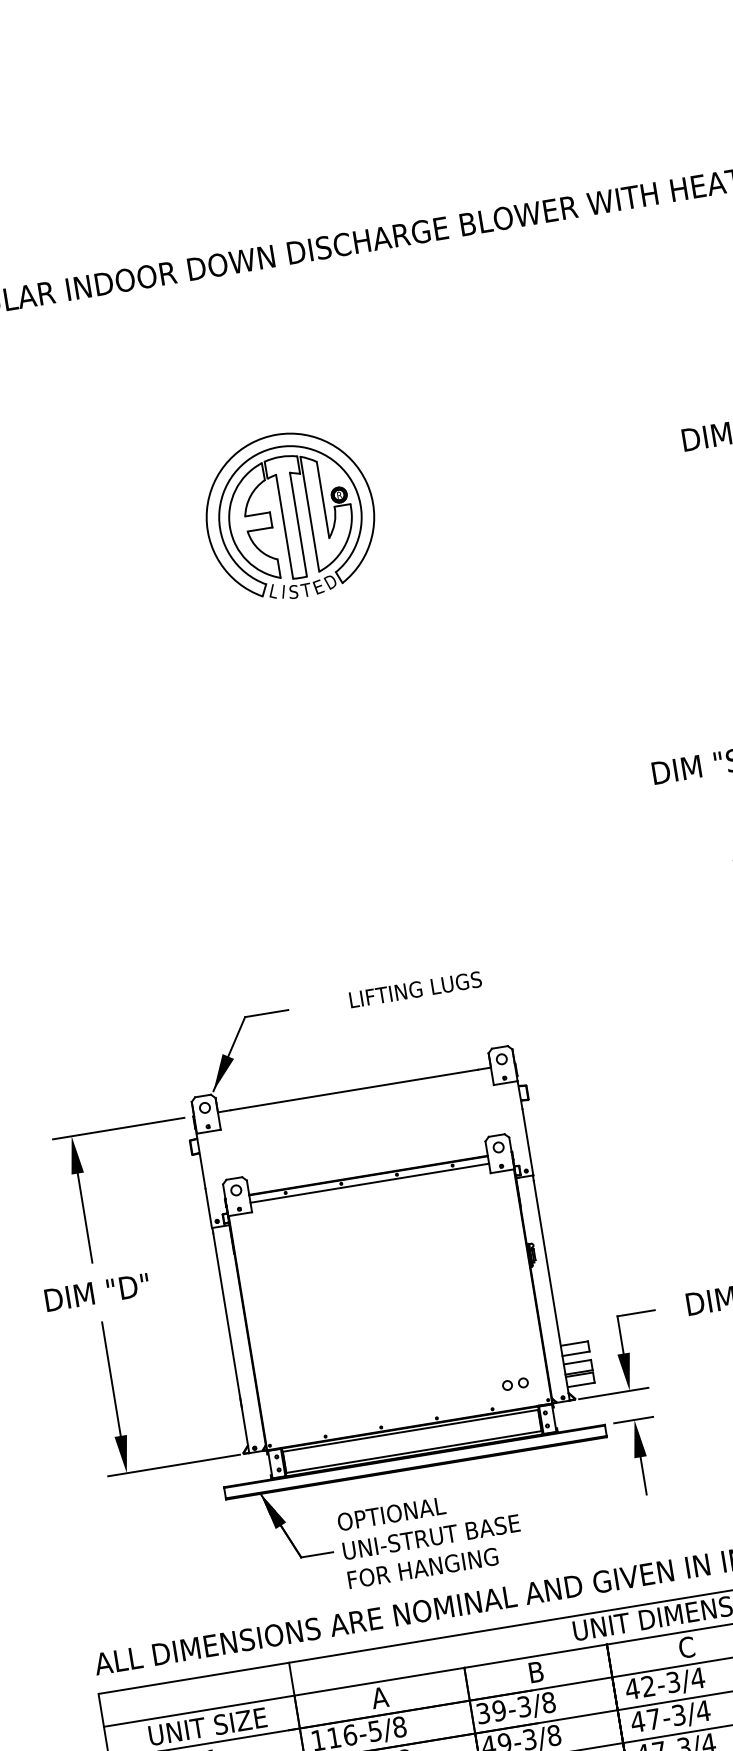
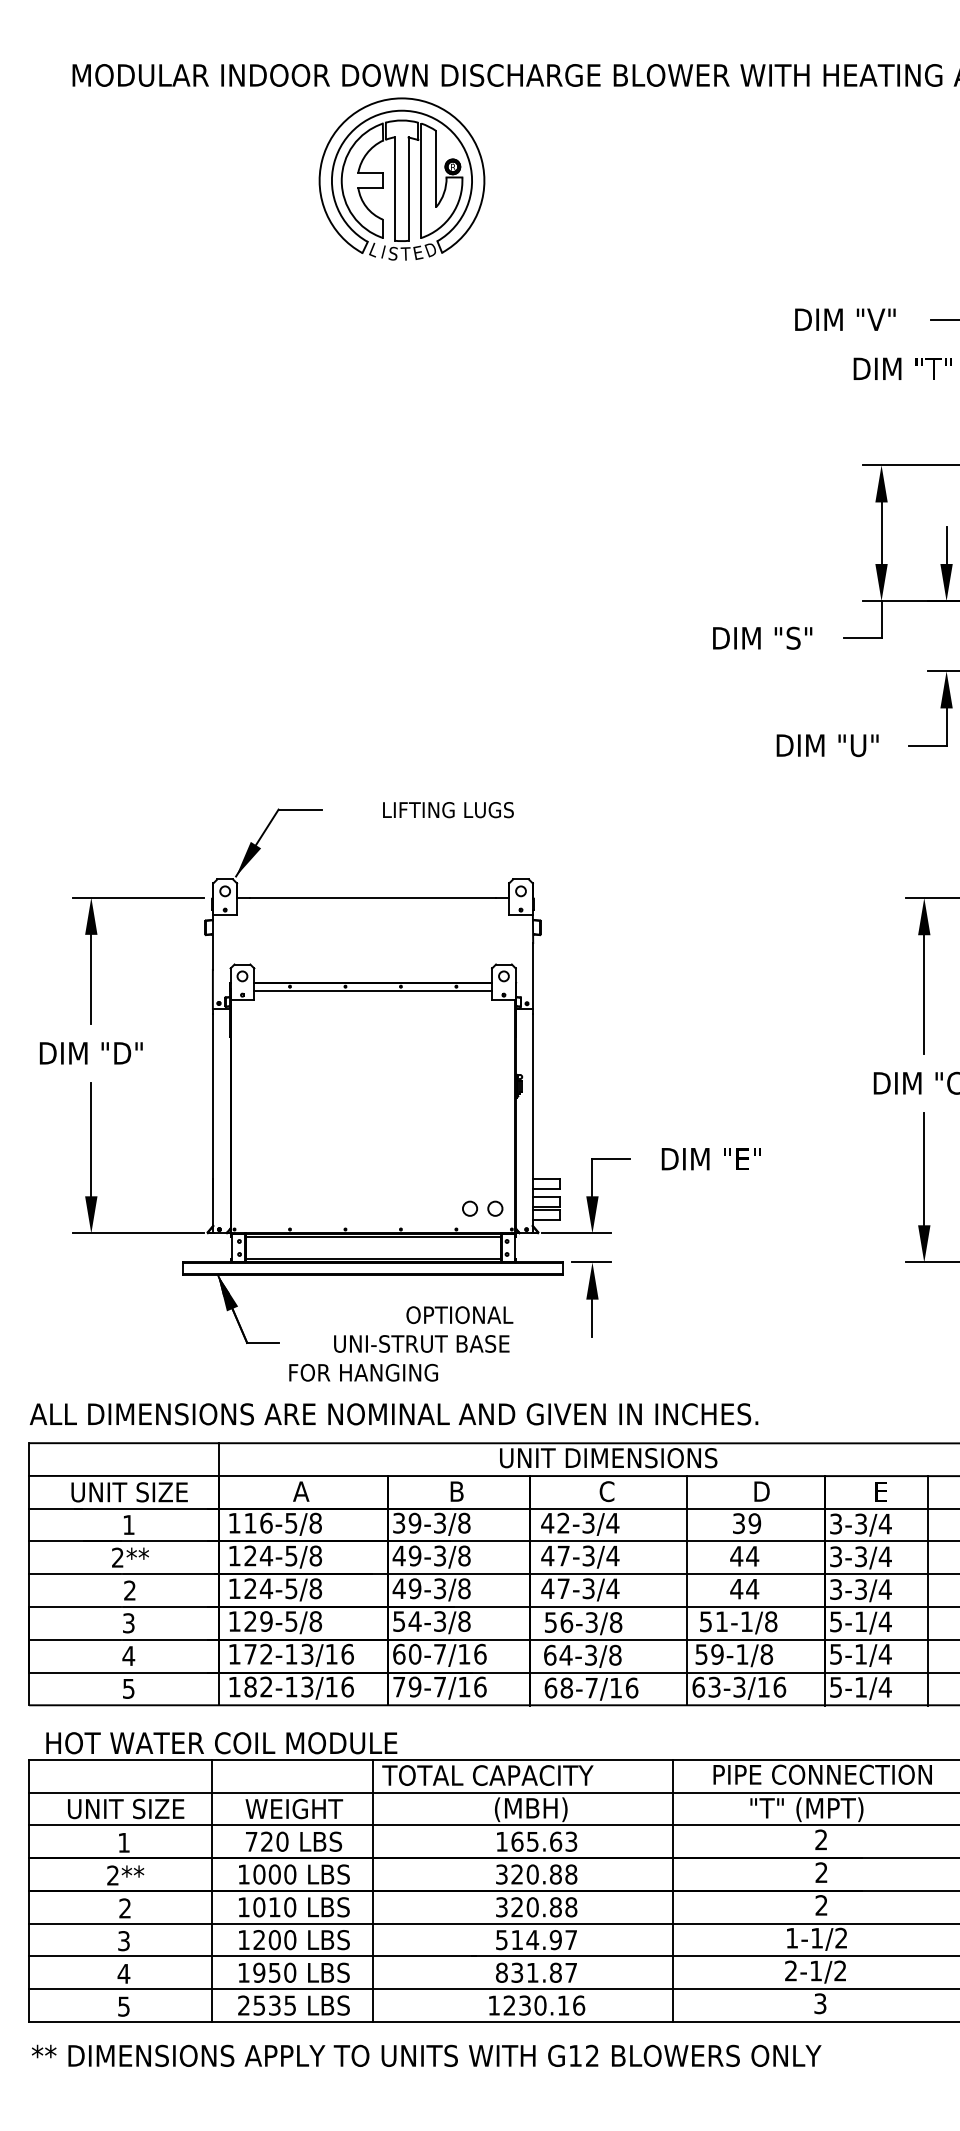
part: (289, 515) -> (401, 178), moved
part: (515, 1383) -> (482, 1208), size x1.6
text: (391, 1514) -> (459, 1315), moved
text: (431, 1536) -> (421, 1343), moved

